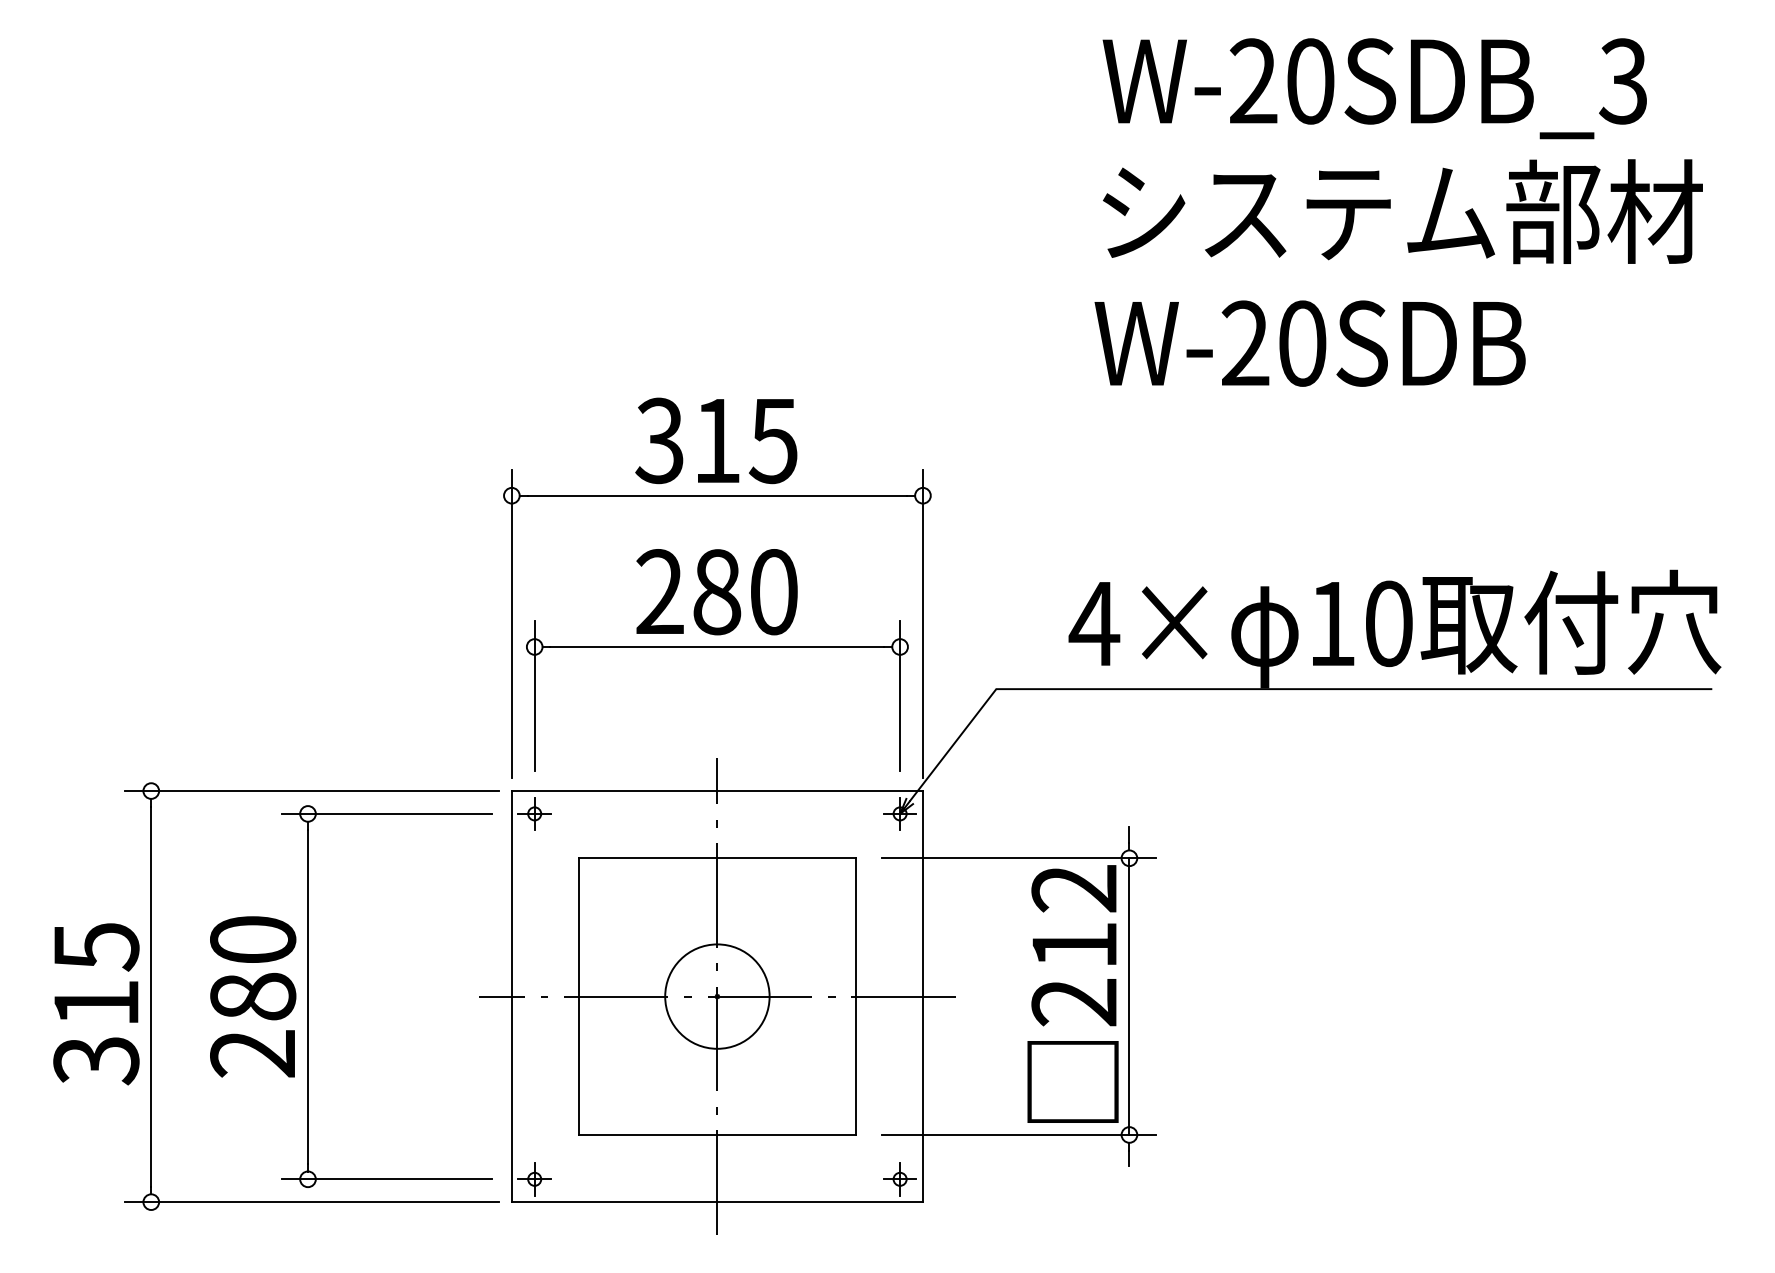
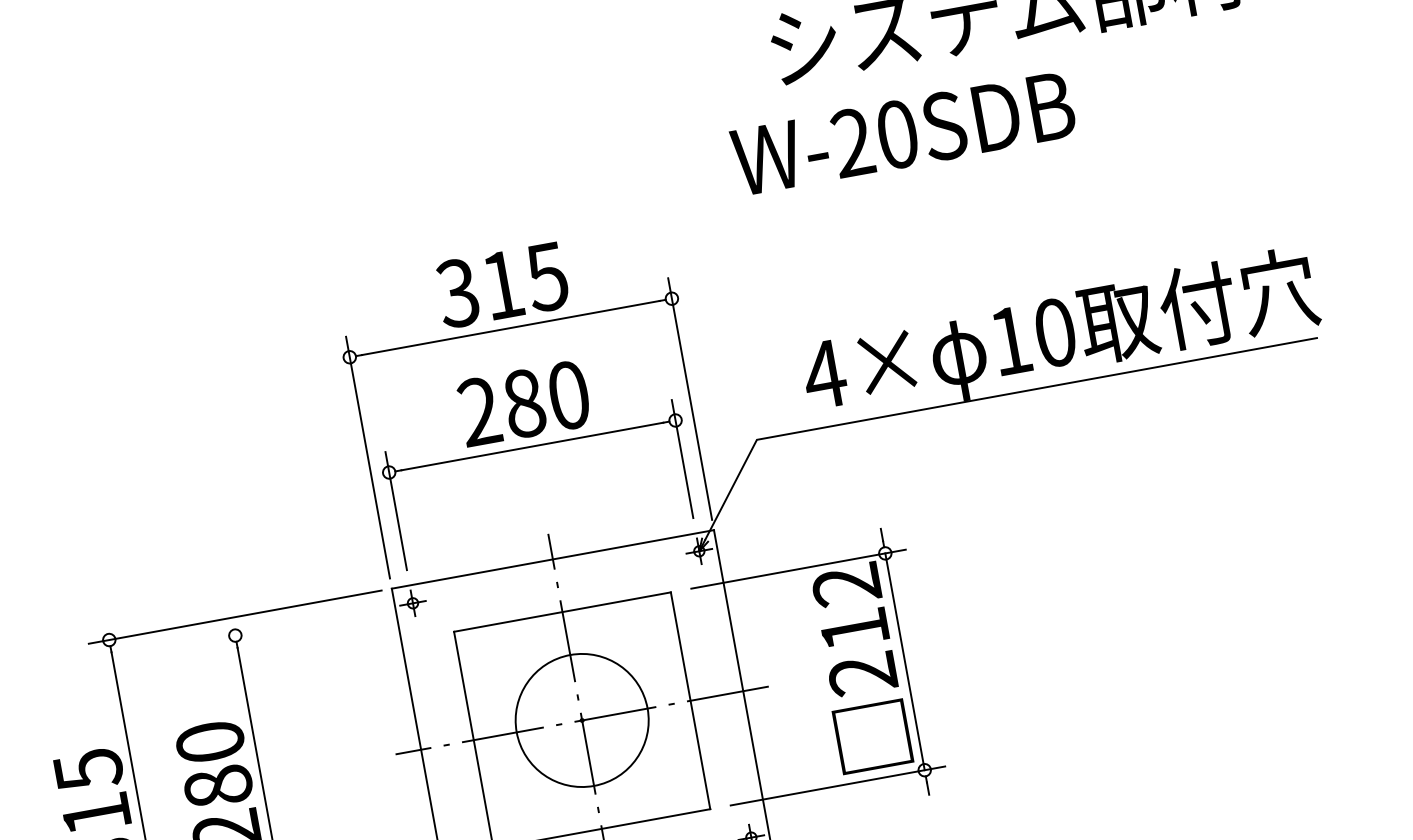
text: (1309, 343) -> (902, 133), moved
line: (386, 813) -> (296, 624), removed
circle: (717, 996) -> (582, 720), size x1.6

